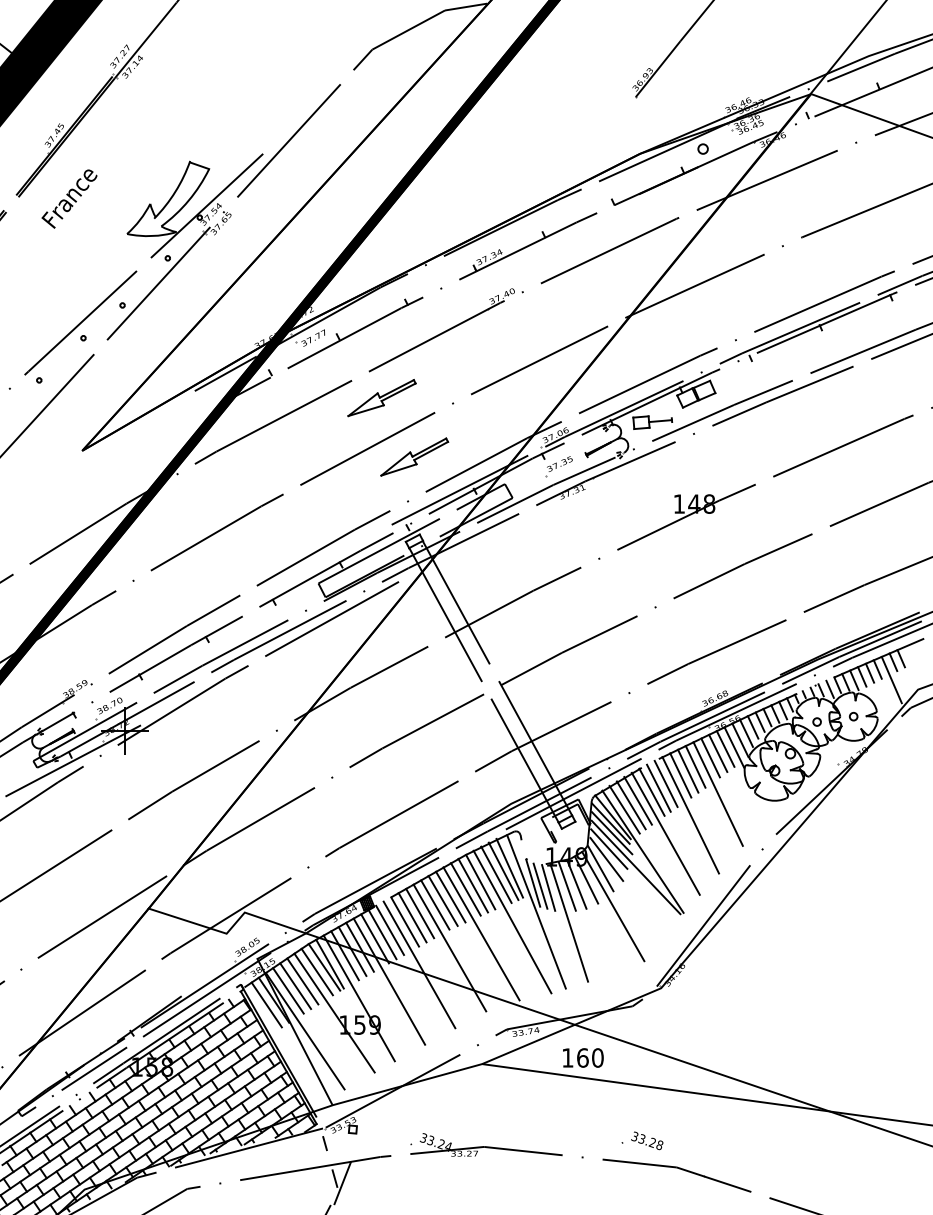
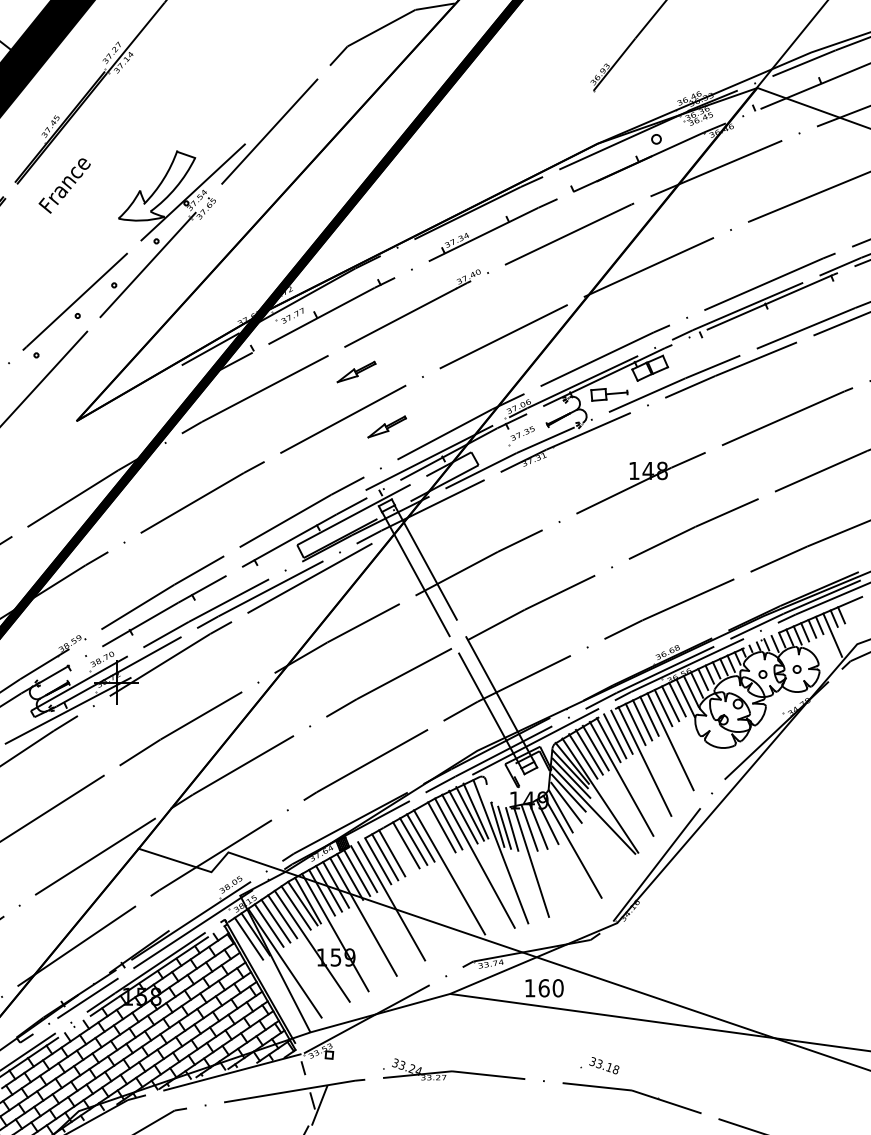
part: (381, 398) -> (356, 372), size x0.6
part: (414, 456) -> (386, 426), size x0.6
line: (465, 889) -> (434, 830), removed
line: (449, 947) -> (419, 885), removed
text: (651, 1141) -> (608, 1066), 33.28 -> 33.18

